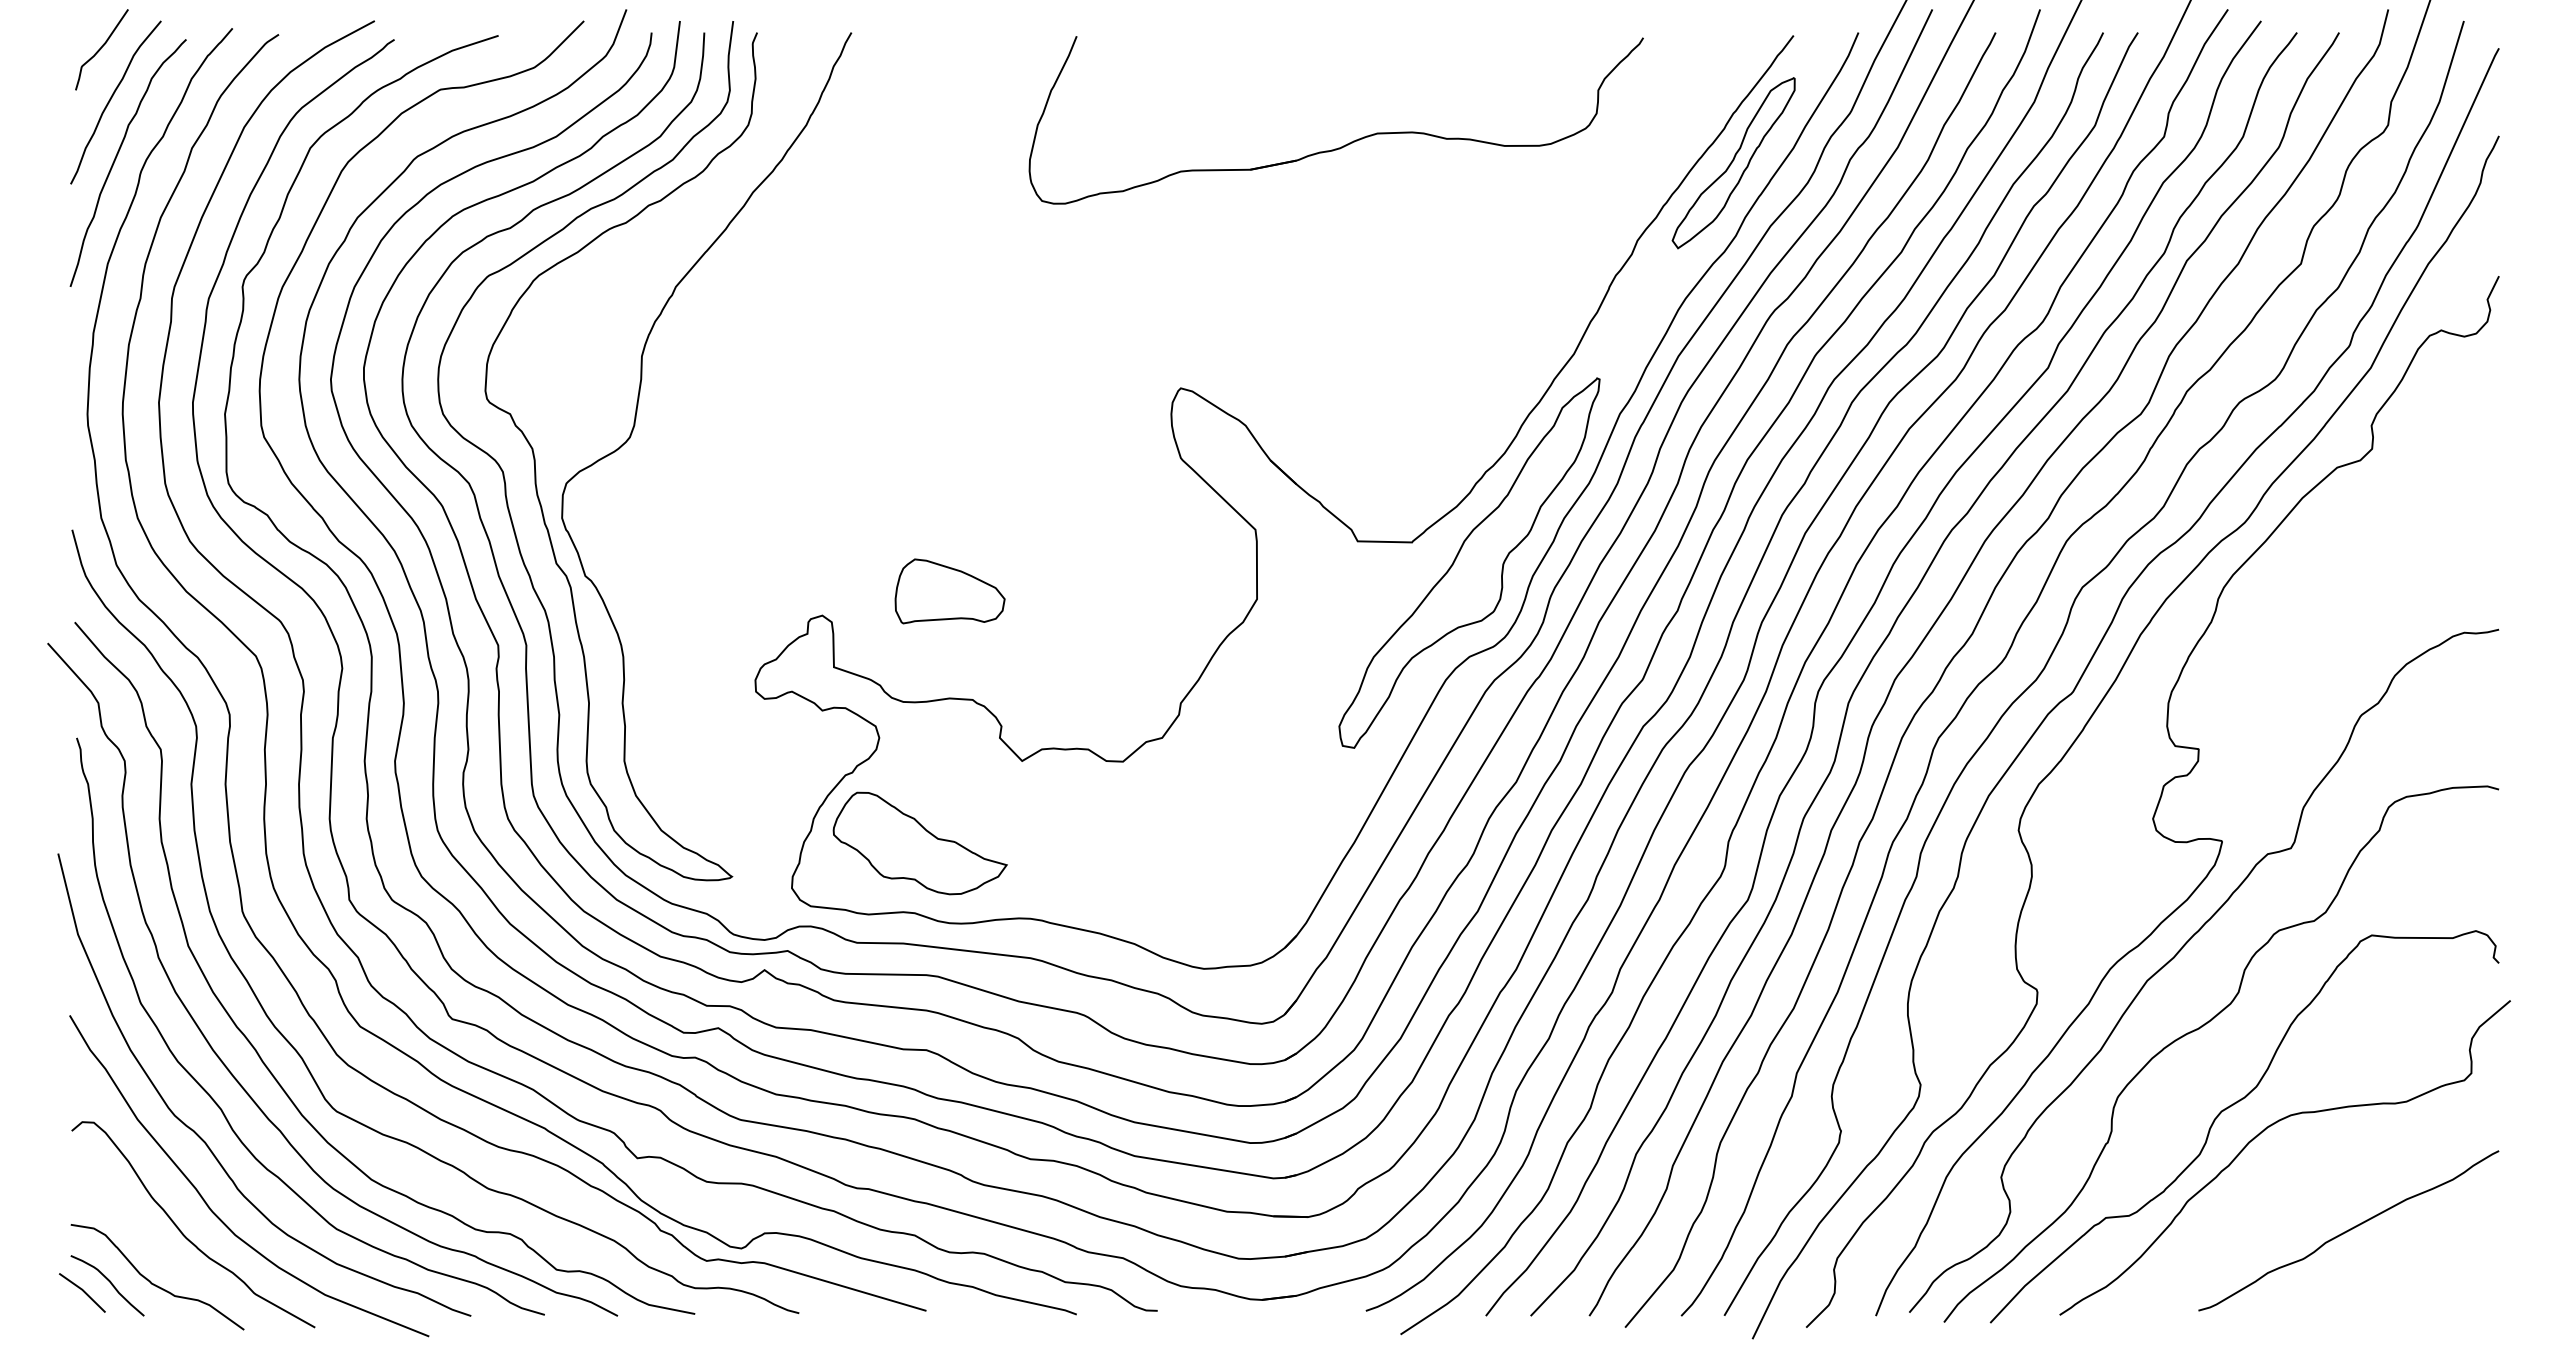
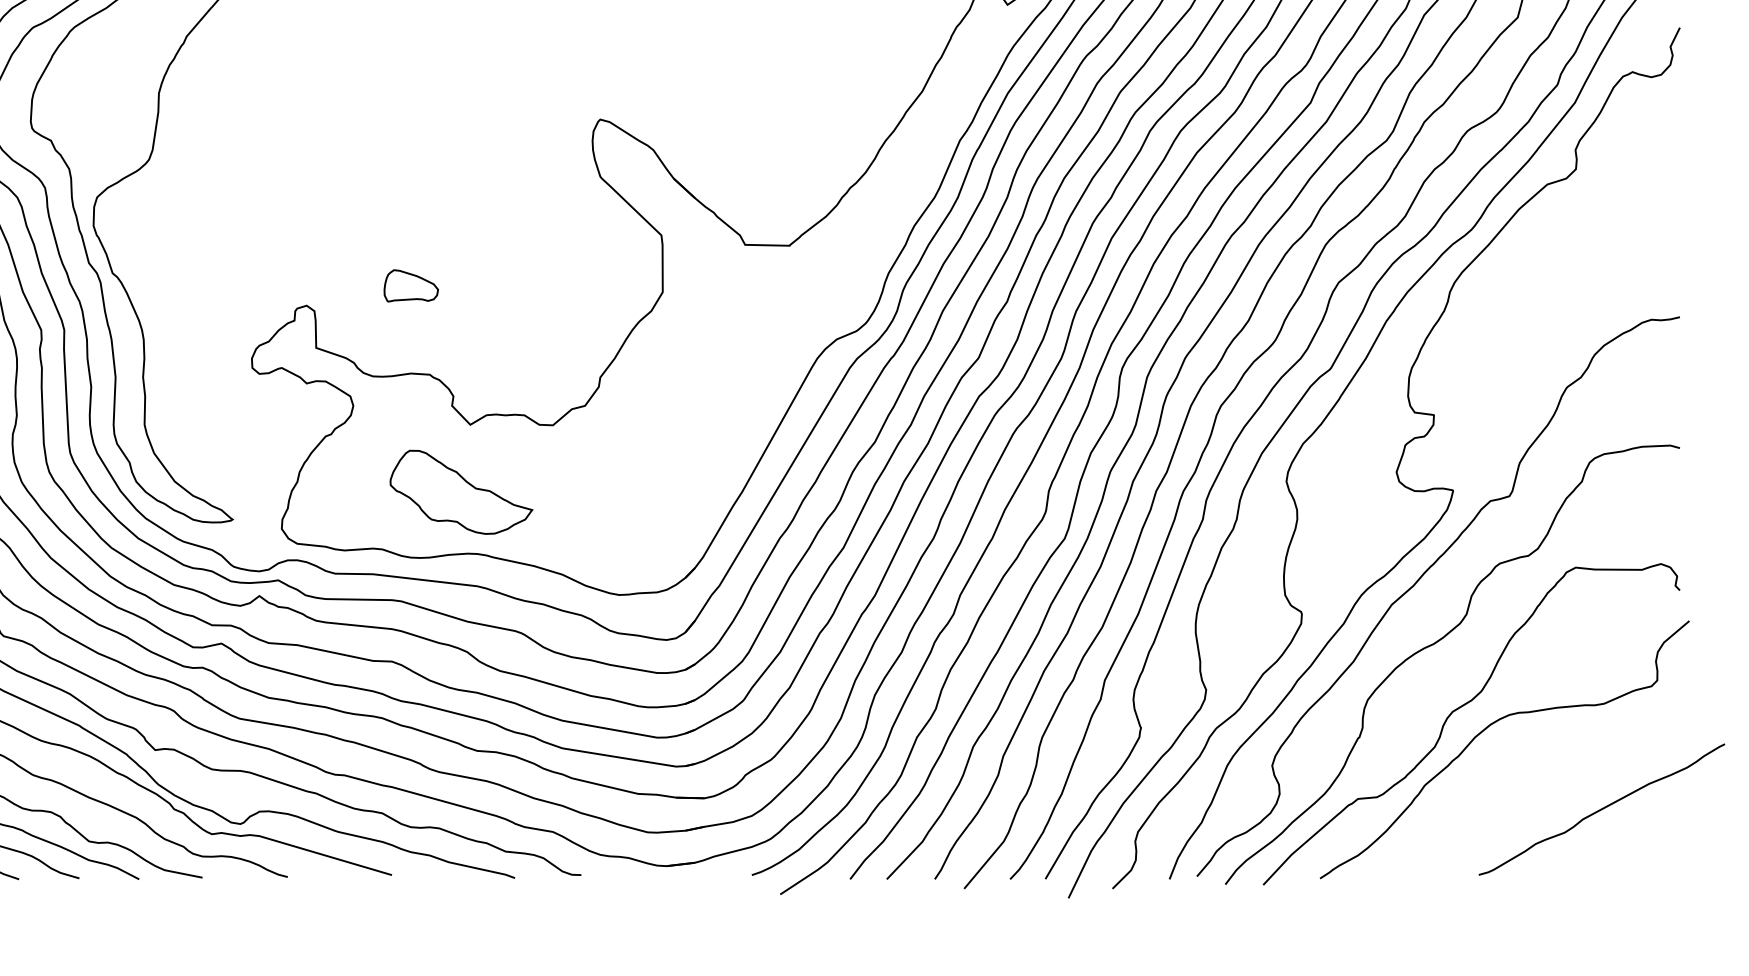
part: (1469, 562) -> (836, 262), removed
part: (949, 591) -> (410, 285), size x0.6
part: (919, 843) -> (460, 492), moved
curve: (2348, 1230) -> (1601, 809), moved

